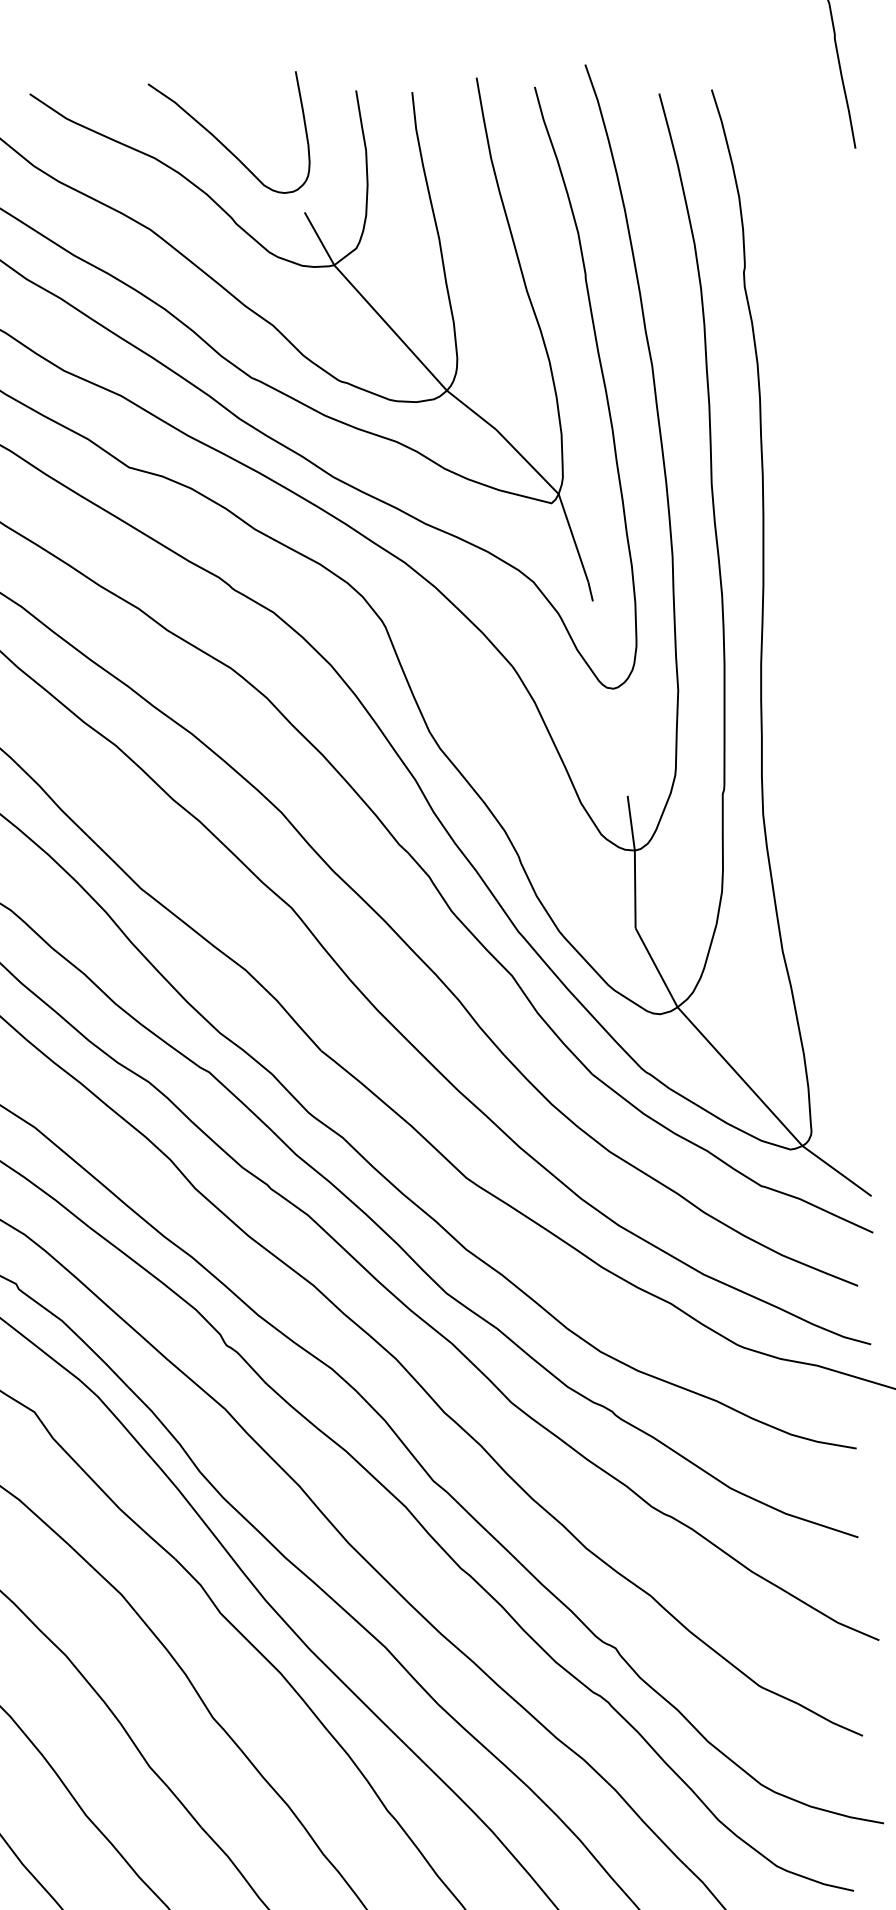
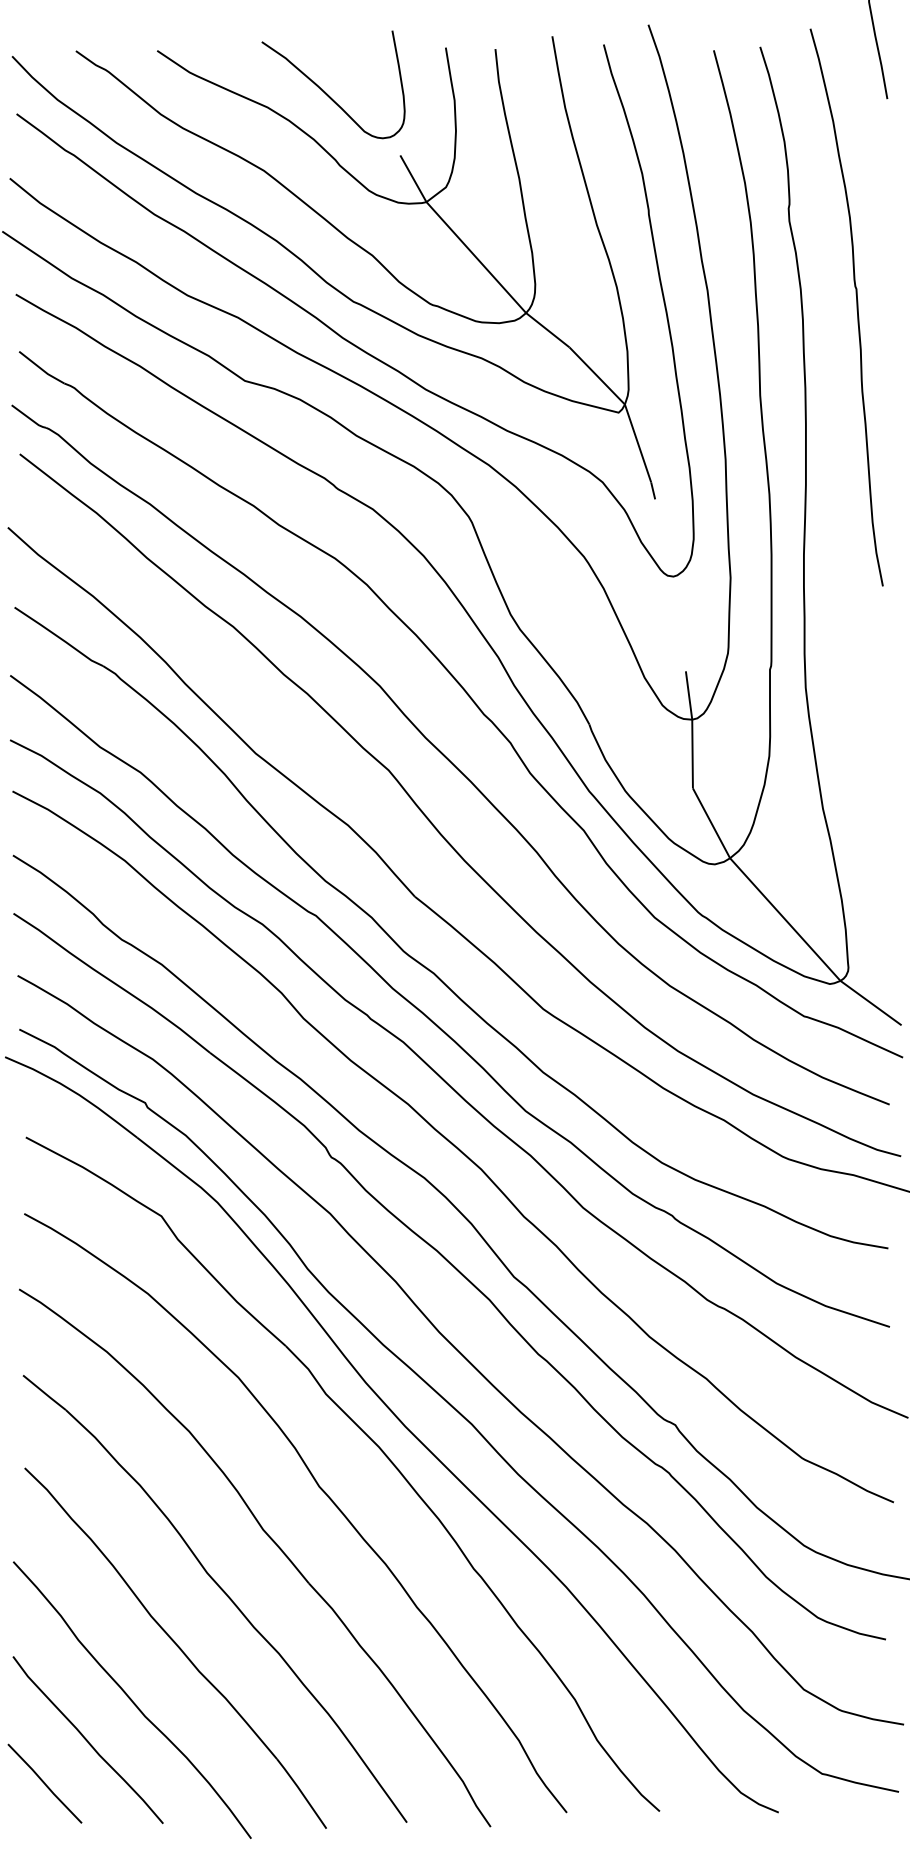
curve: (820, 384) -> (856, 307), added

